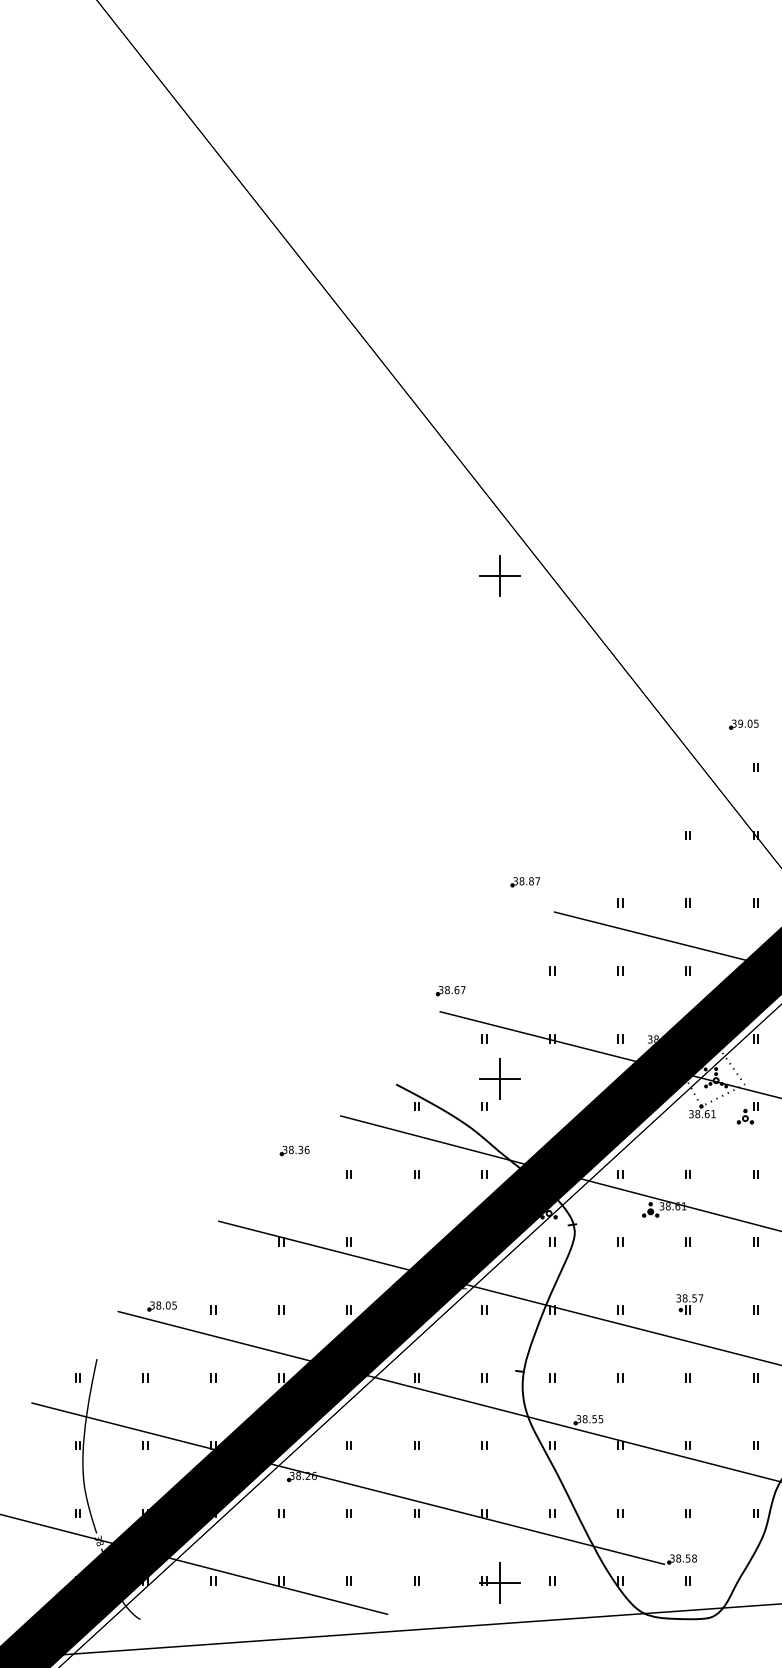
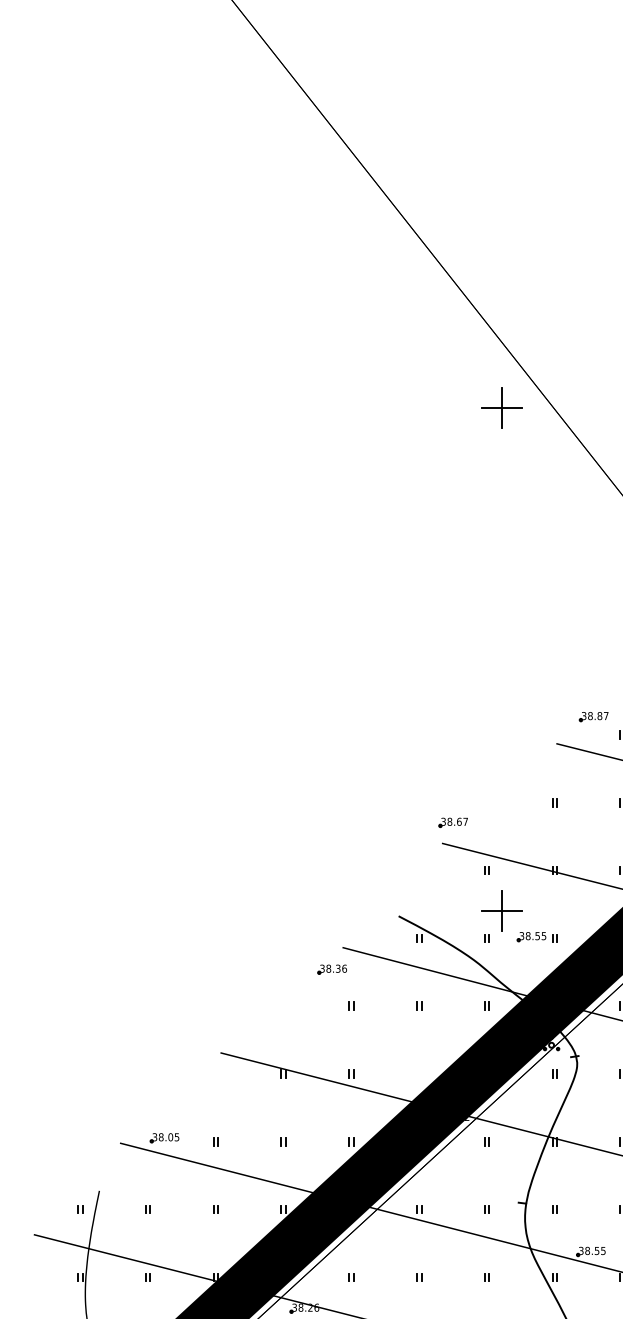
part: (524, 882) -> (592, 717), moved
part: (534, 1105) -> (536, 937), added
part: (294, 1150) -> (331, 969), moved

